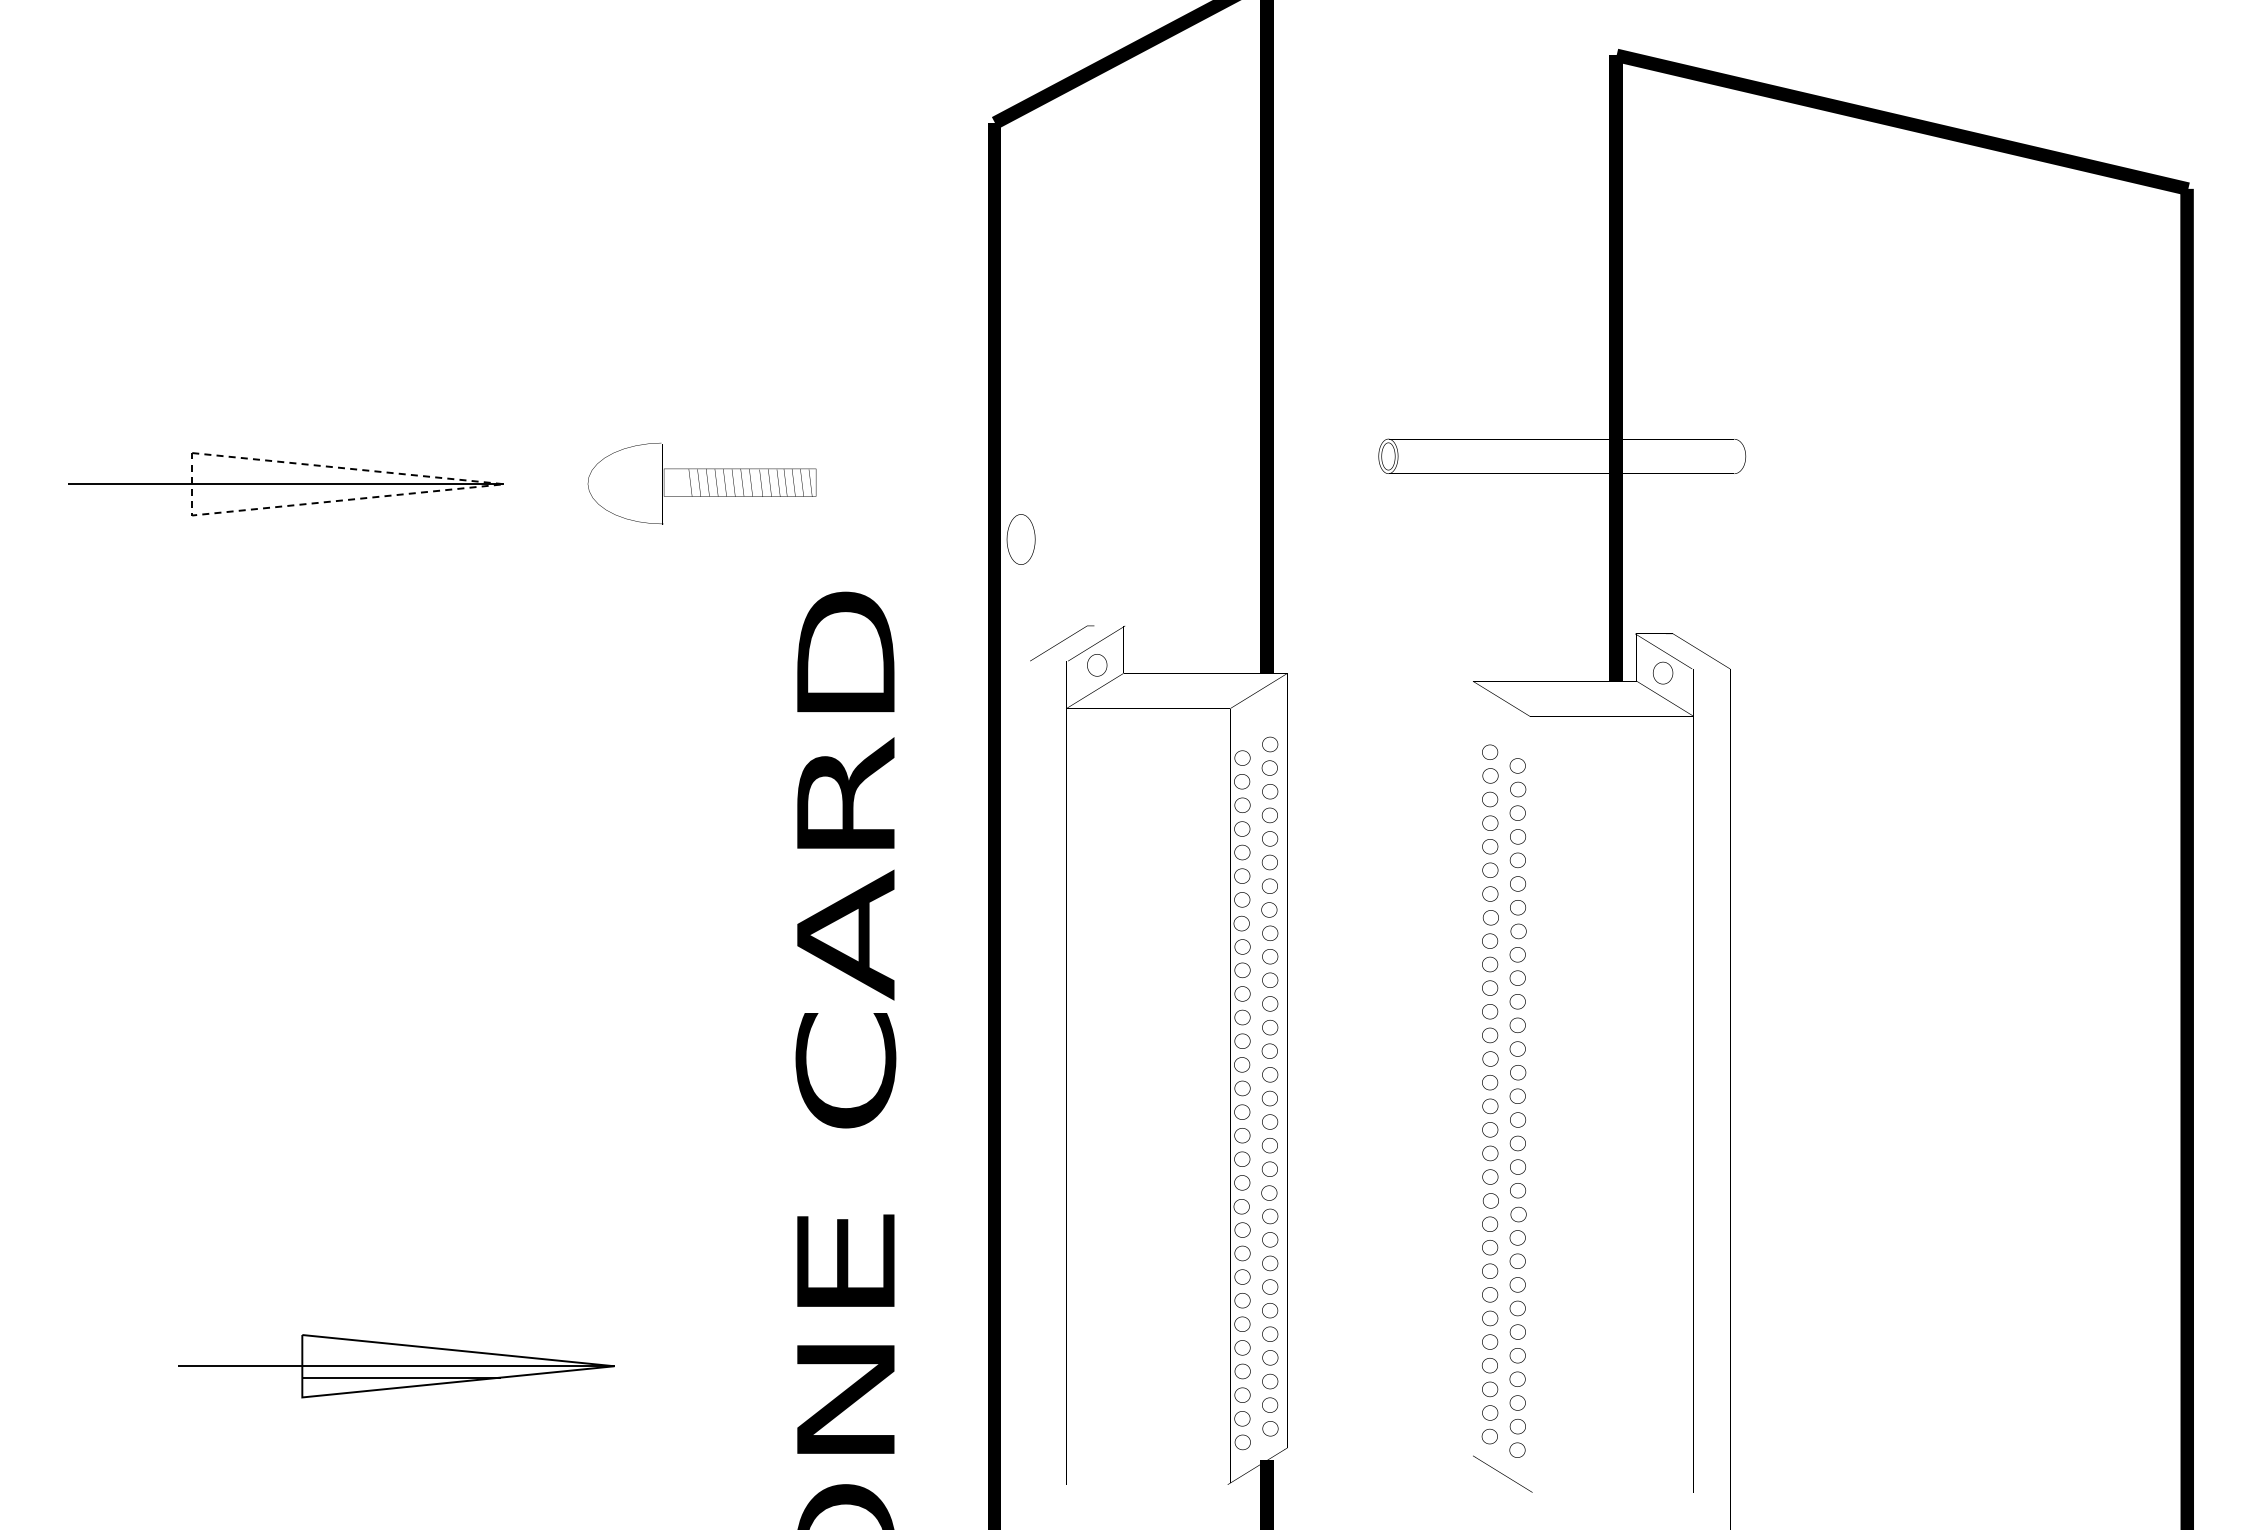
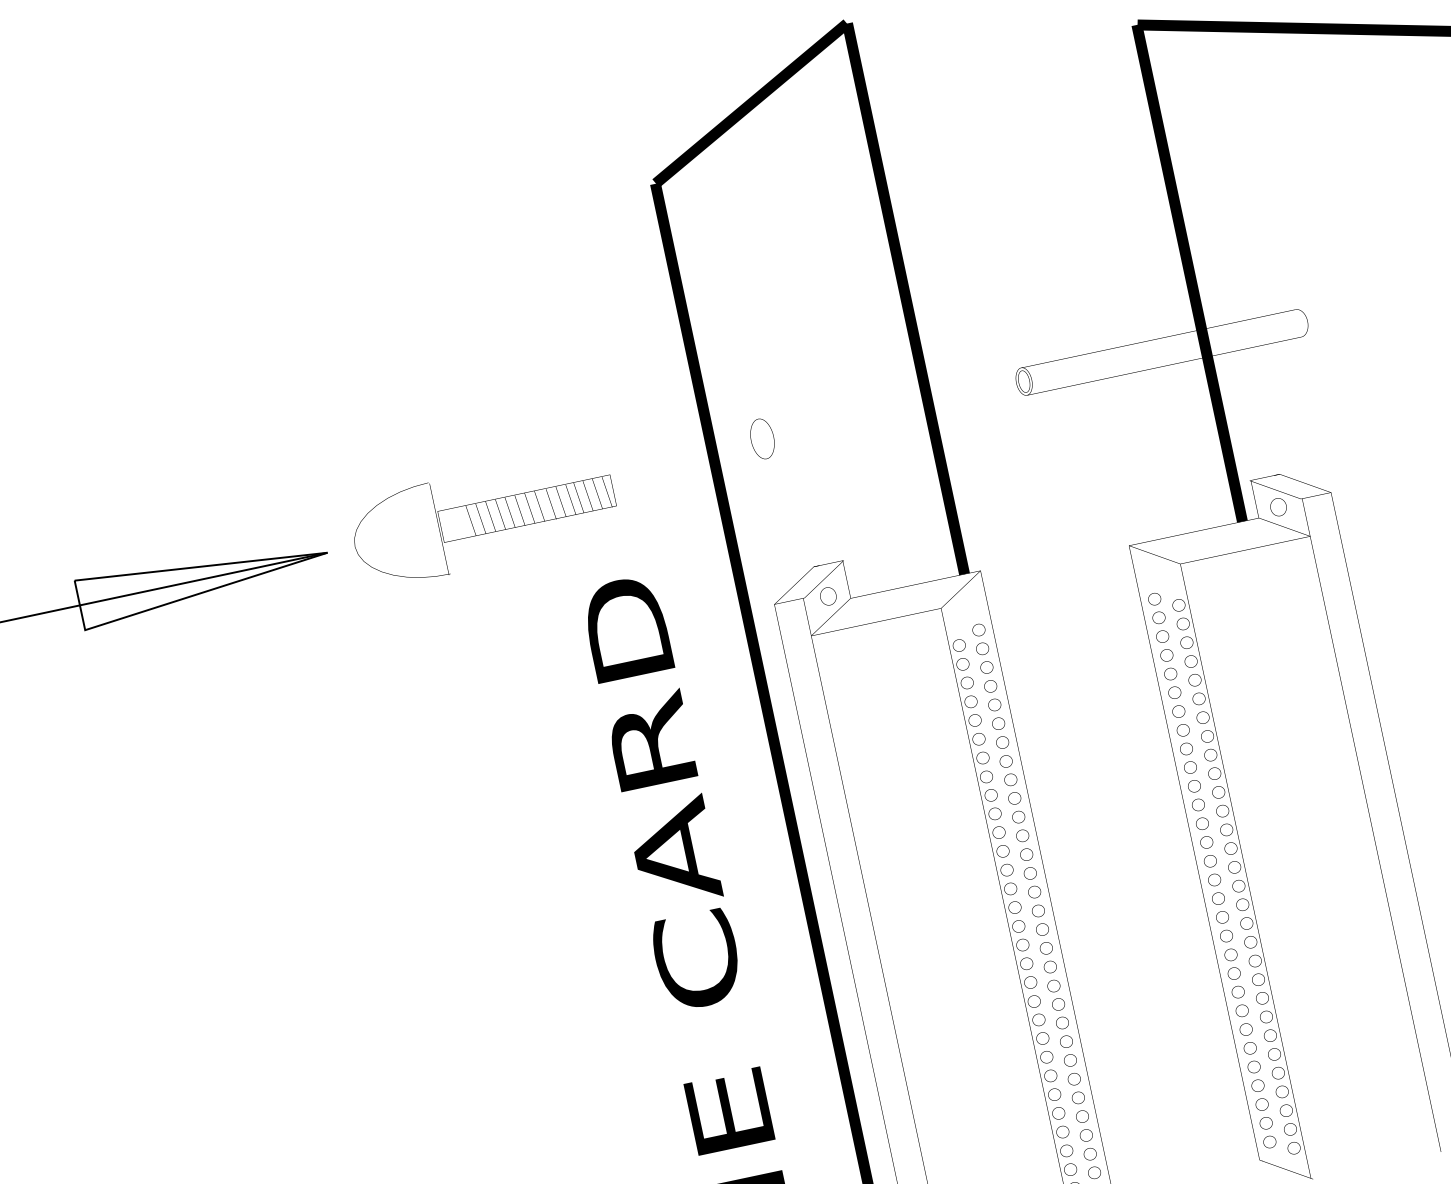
part: (701, 483) -> (483, 518), size x1.43
line: (472, 487) -> (302, 560), dashed -> solid
part: (1020, 539) -> (761, 439), moved

